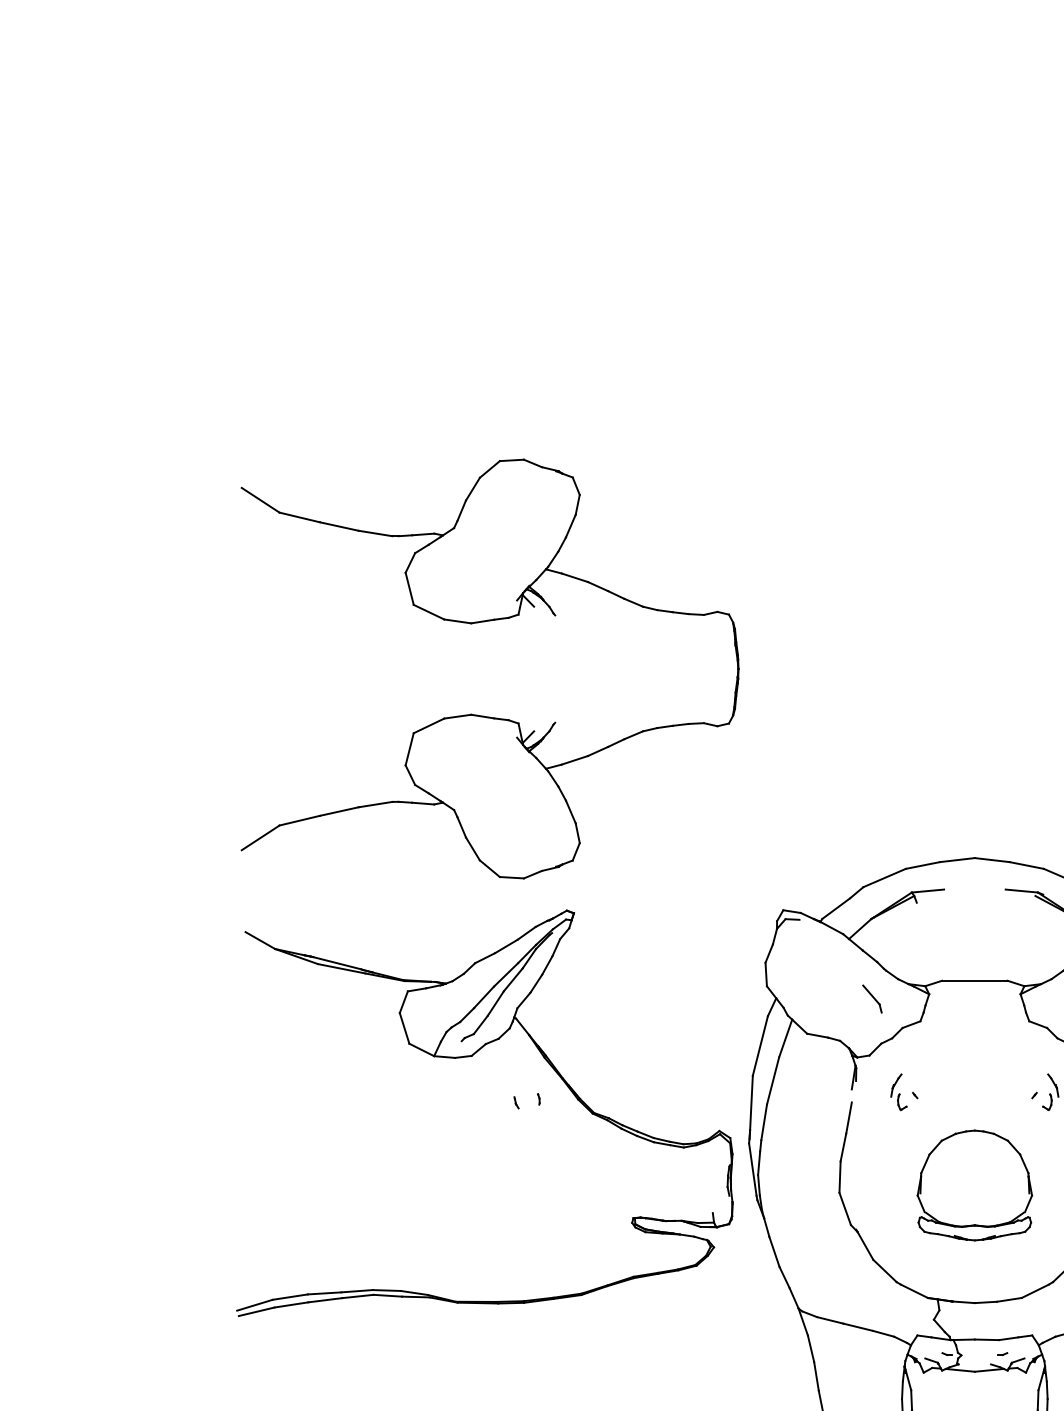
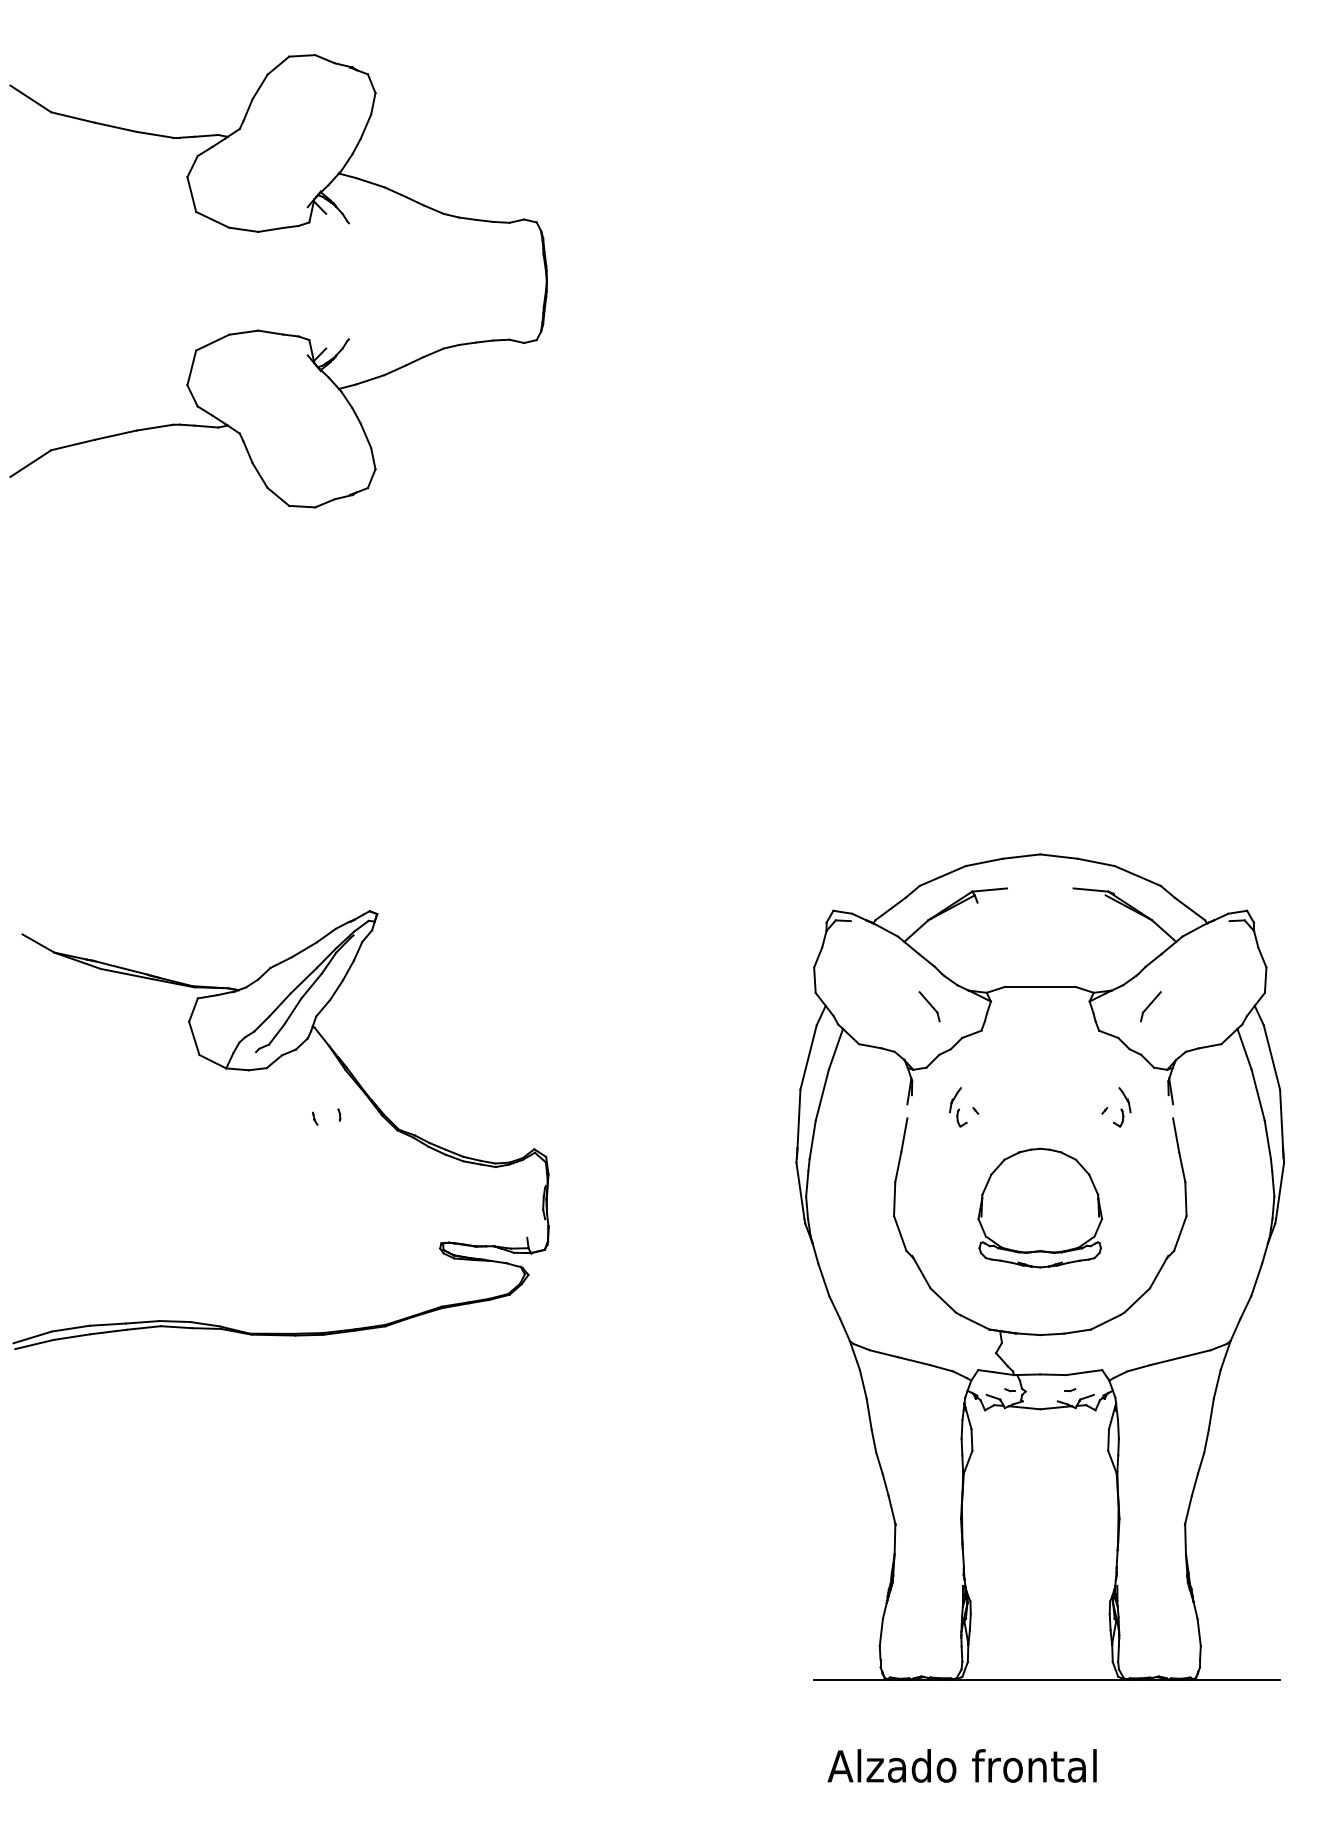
part: (483, 715) -> (271, 331), moved
part: (514, 1104) -> (313, 1120), moved

